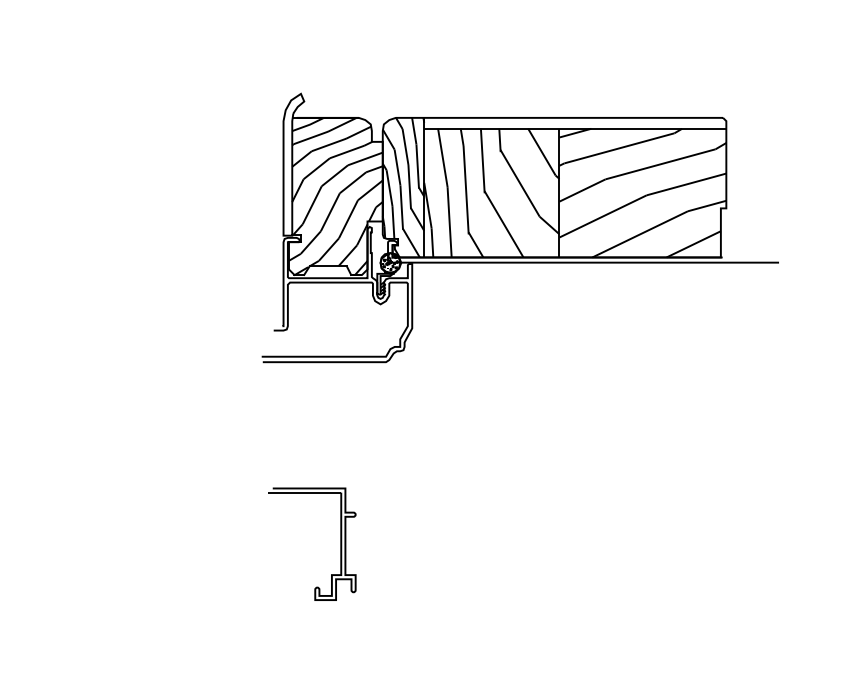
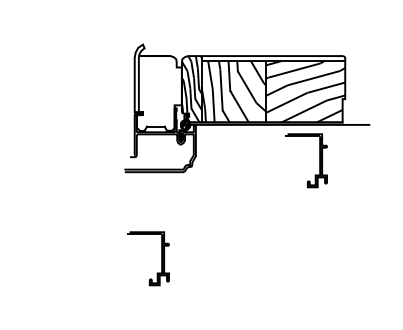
hatch: (335, 196) -> (159, 93), removed
part: (672, 337) -> (319, 160), added

